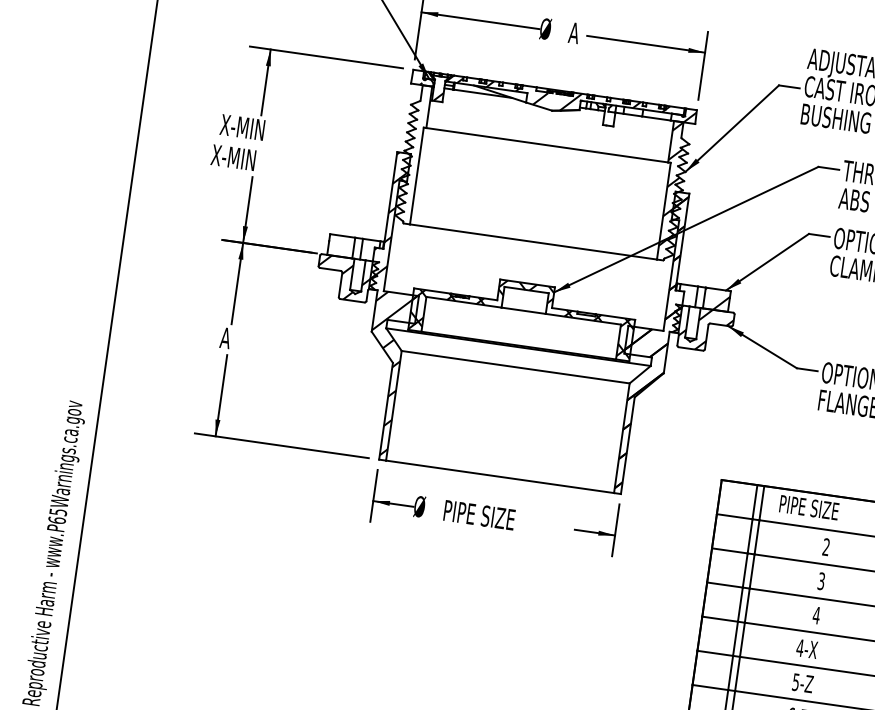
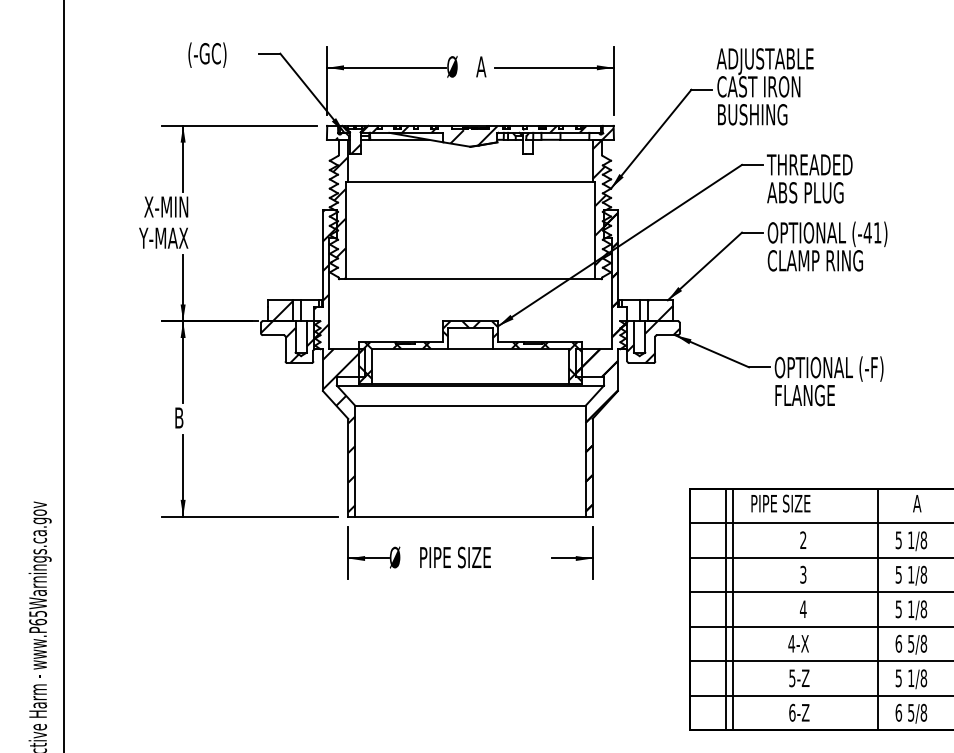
text: (235, 157) -> (163, 237), X-MIN -> Y-MAX
hatch: (412, 162) -> (339, 217), added
hatch: (343, 246) -> (282, 310), added
text: (225, 337) -> (179, 417), A -> B

